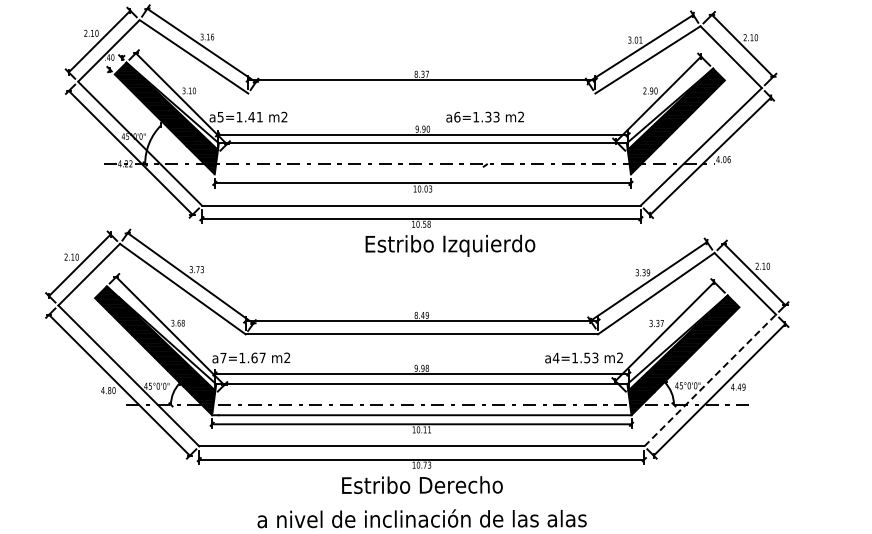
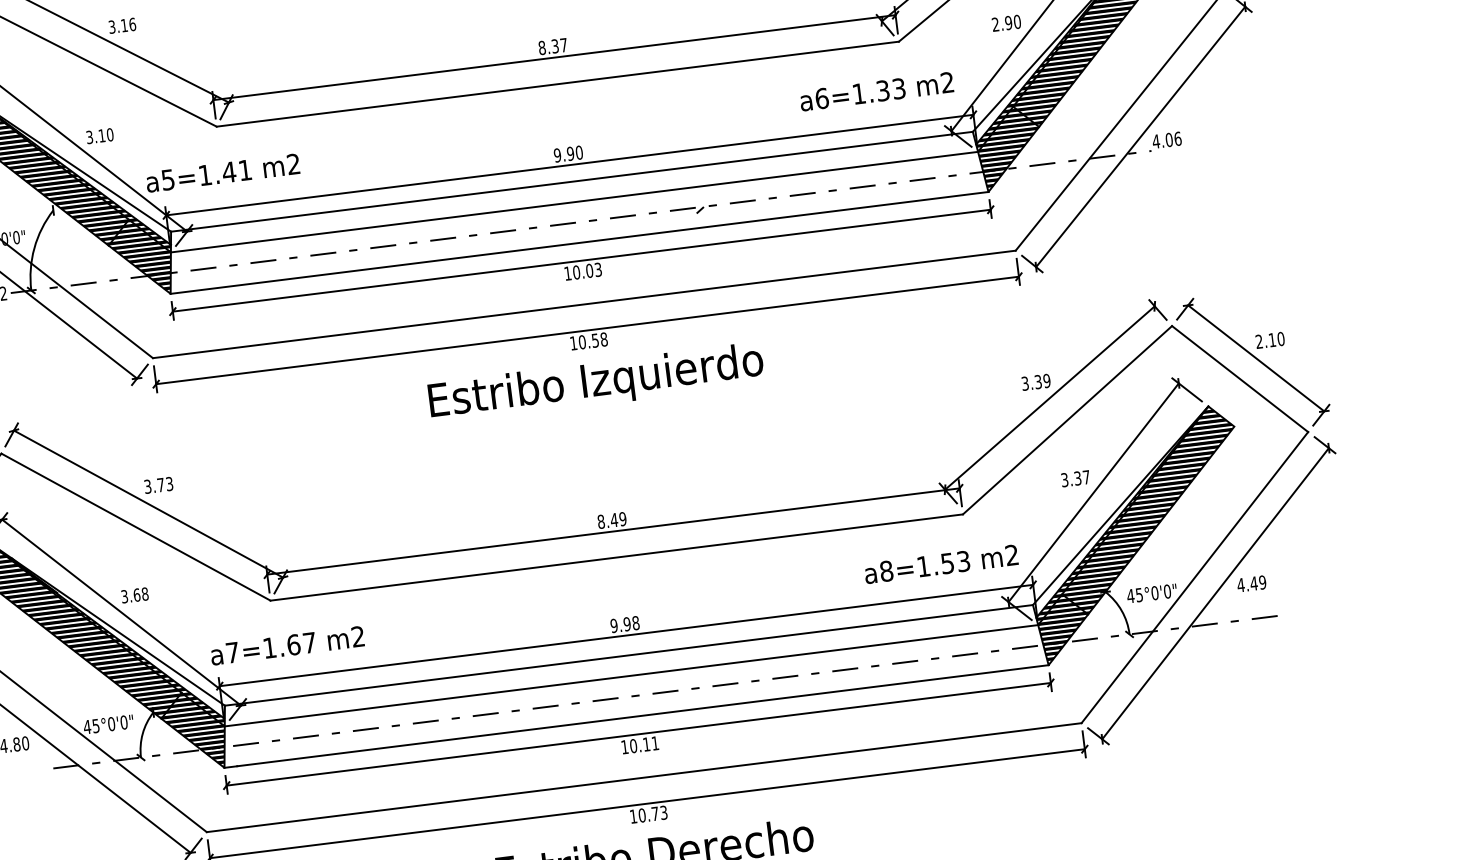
line: (421, 93) -> (557, 84), added
text: (484, 116) -> (875, 90), moved
line: (422, 153) -> (573, 201), added
line: (422, 174) -> (578, 243), added
text: (450, 245) -> (596, 382), moved
text: (555, 357) -> (885, 570), a4=1.53 -> a8=1.53
line: (710, 380) -> (1195, 577), dashed -> solid
line: (421, 394) -> (630, 675), added

